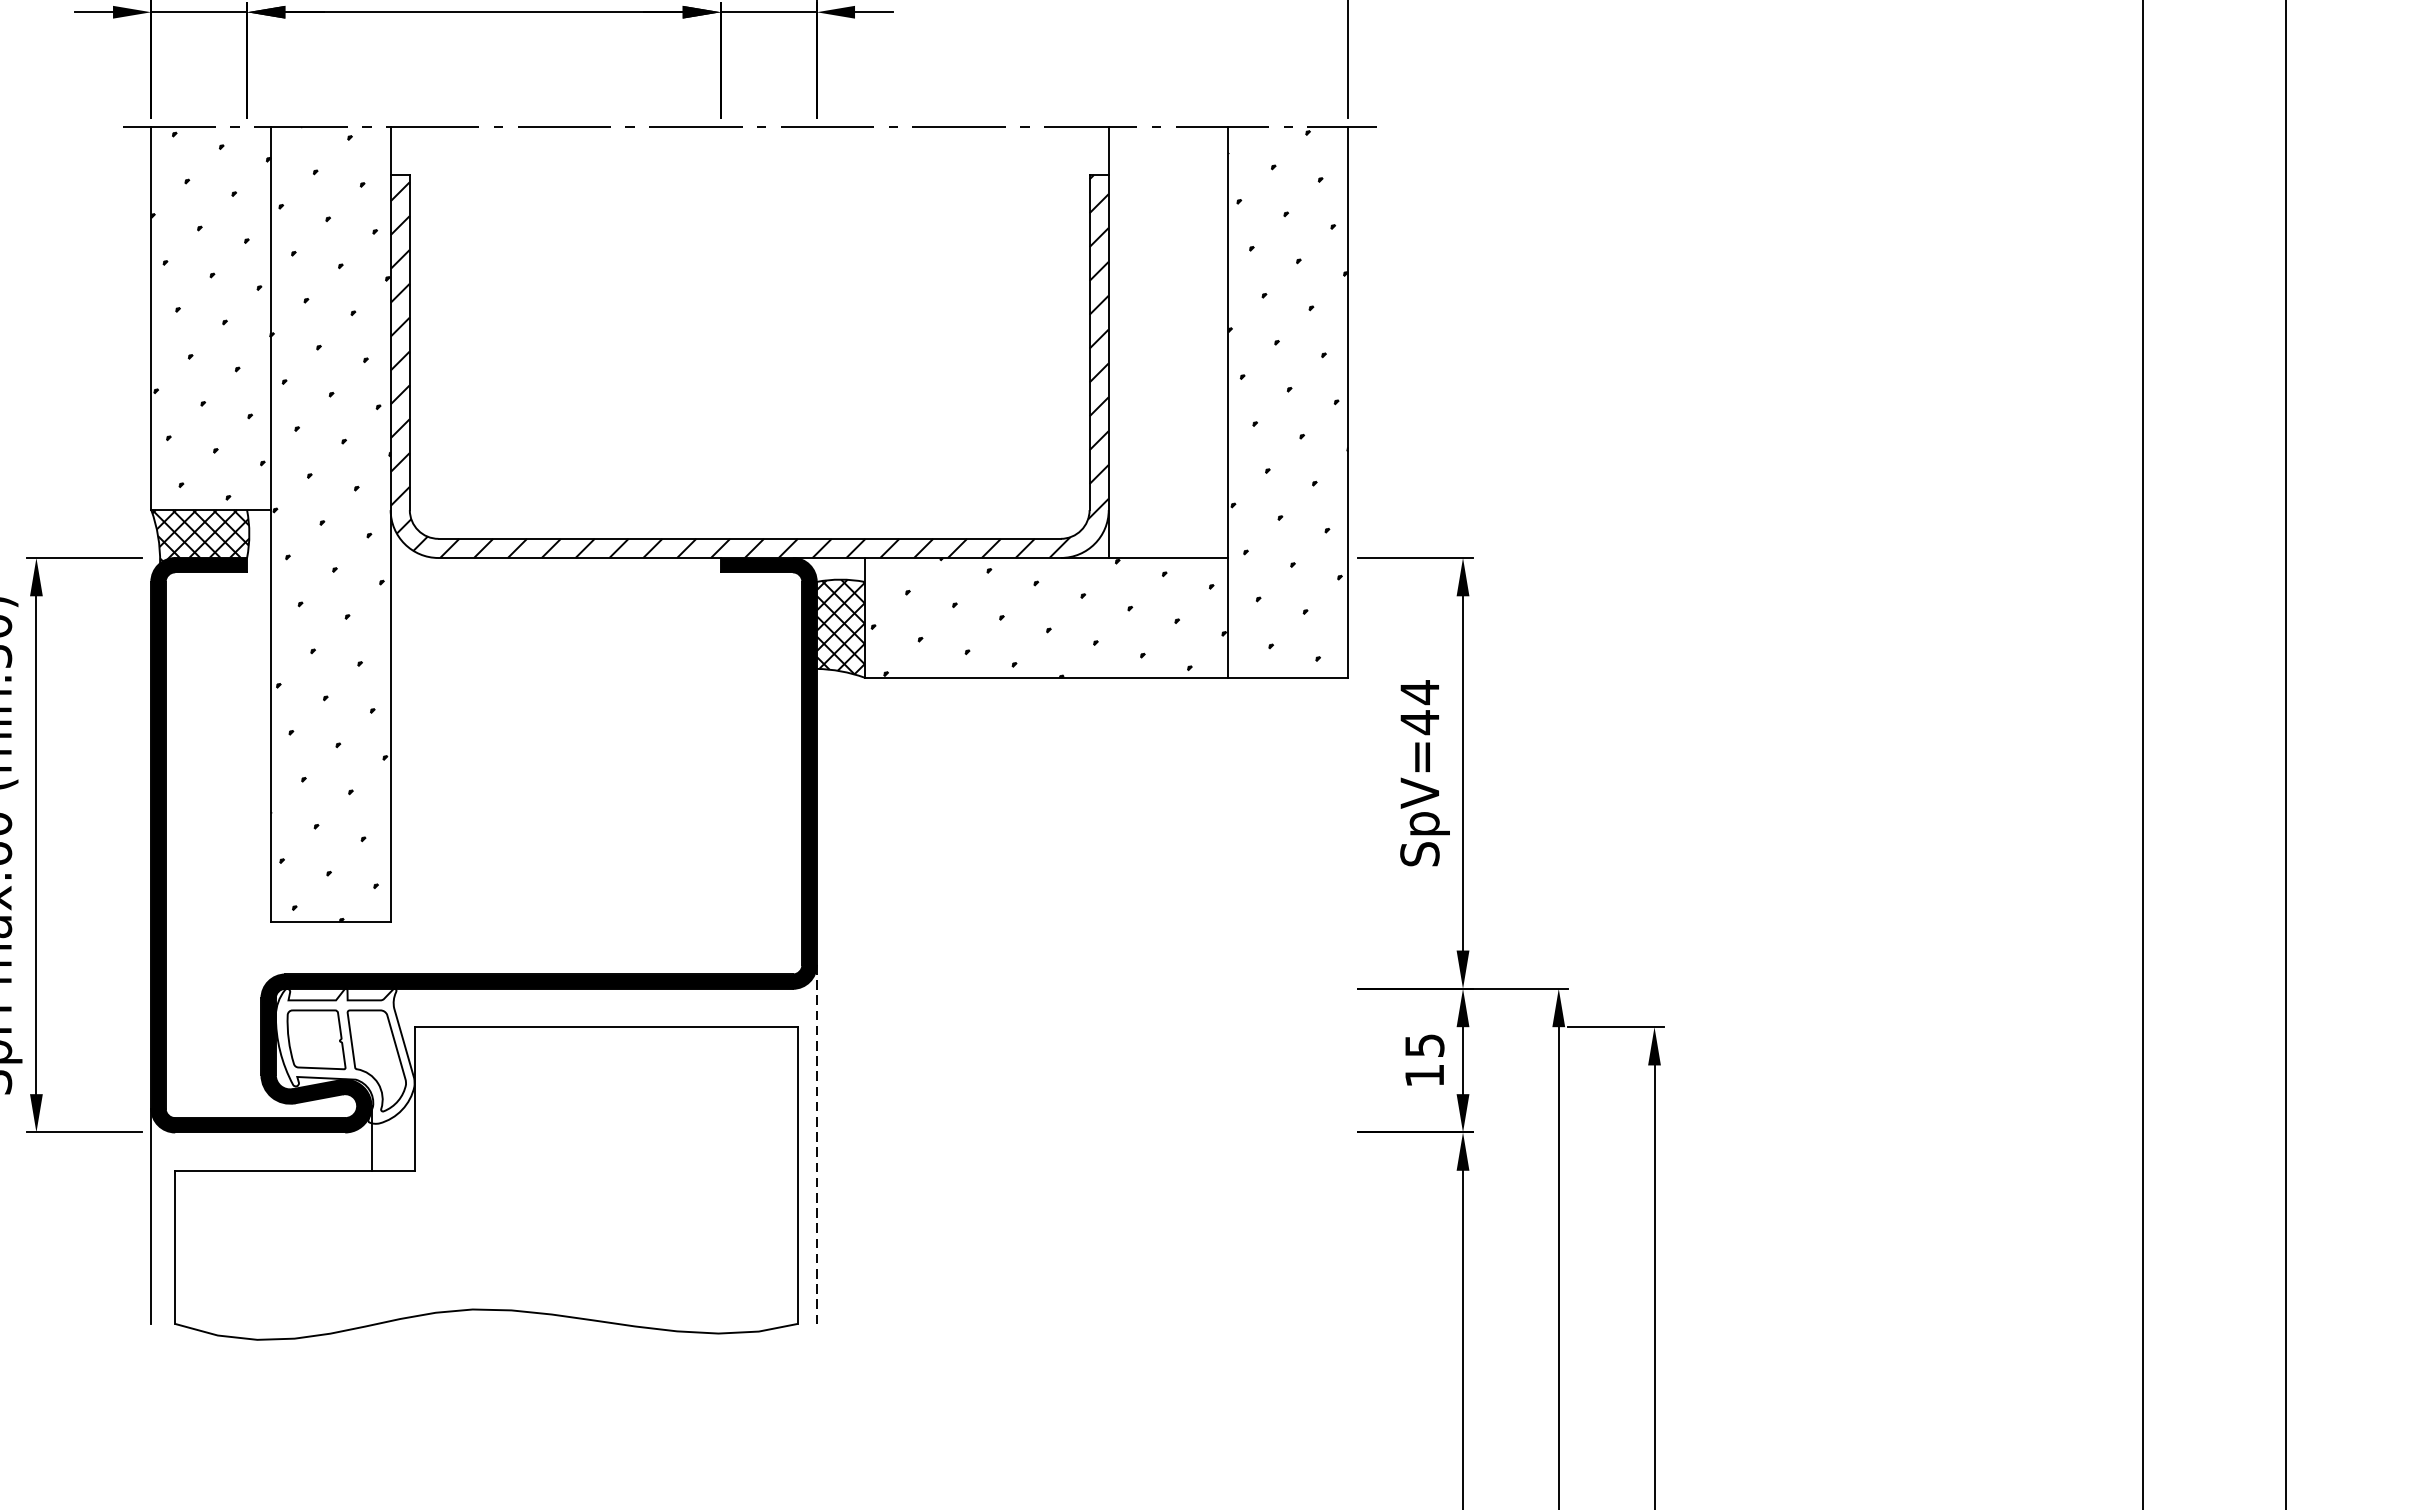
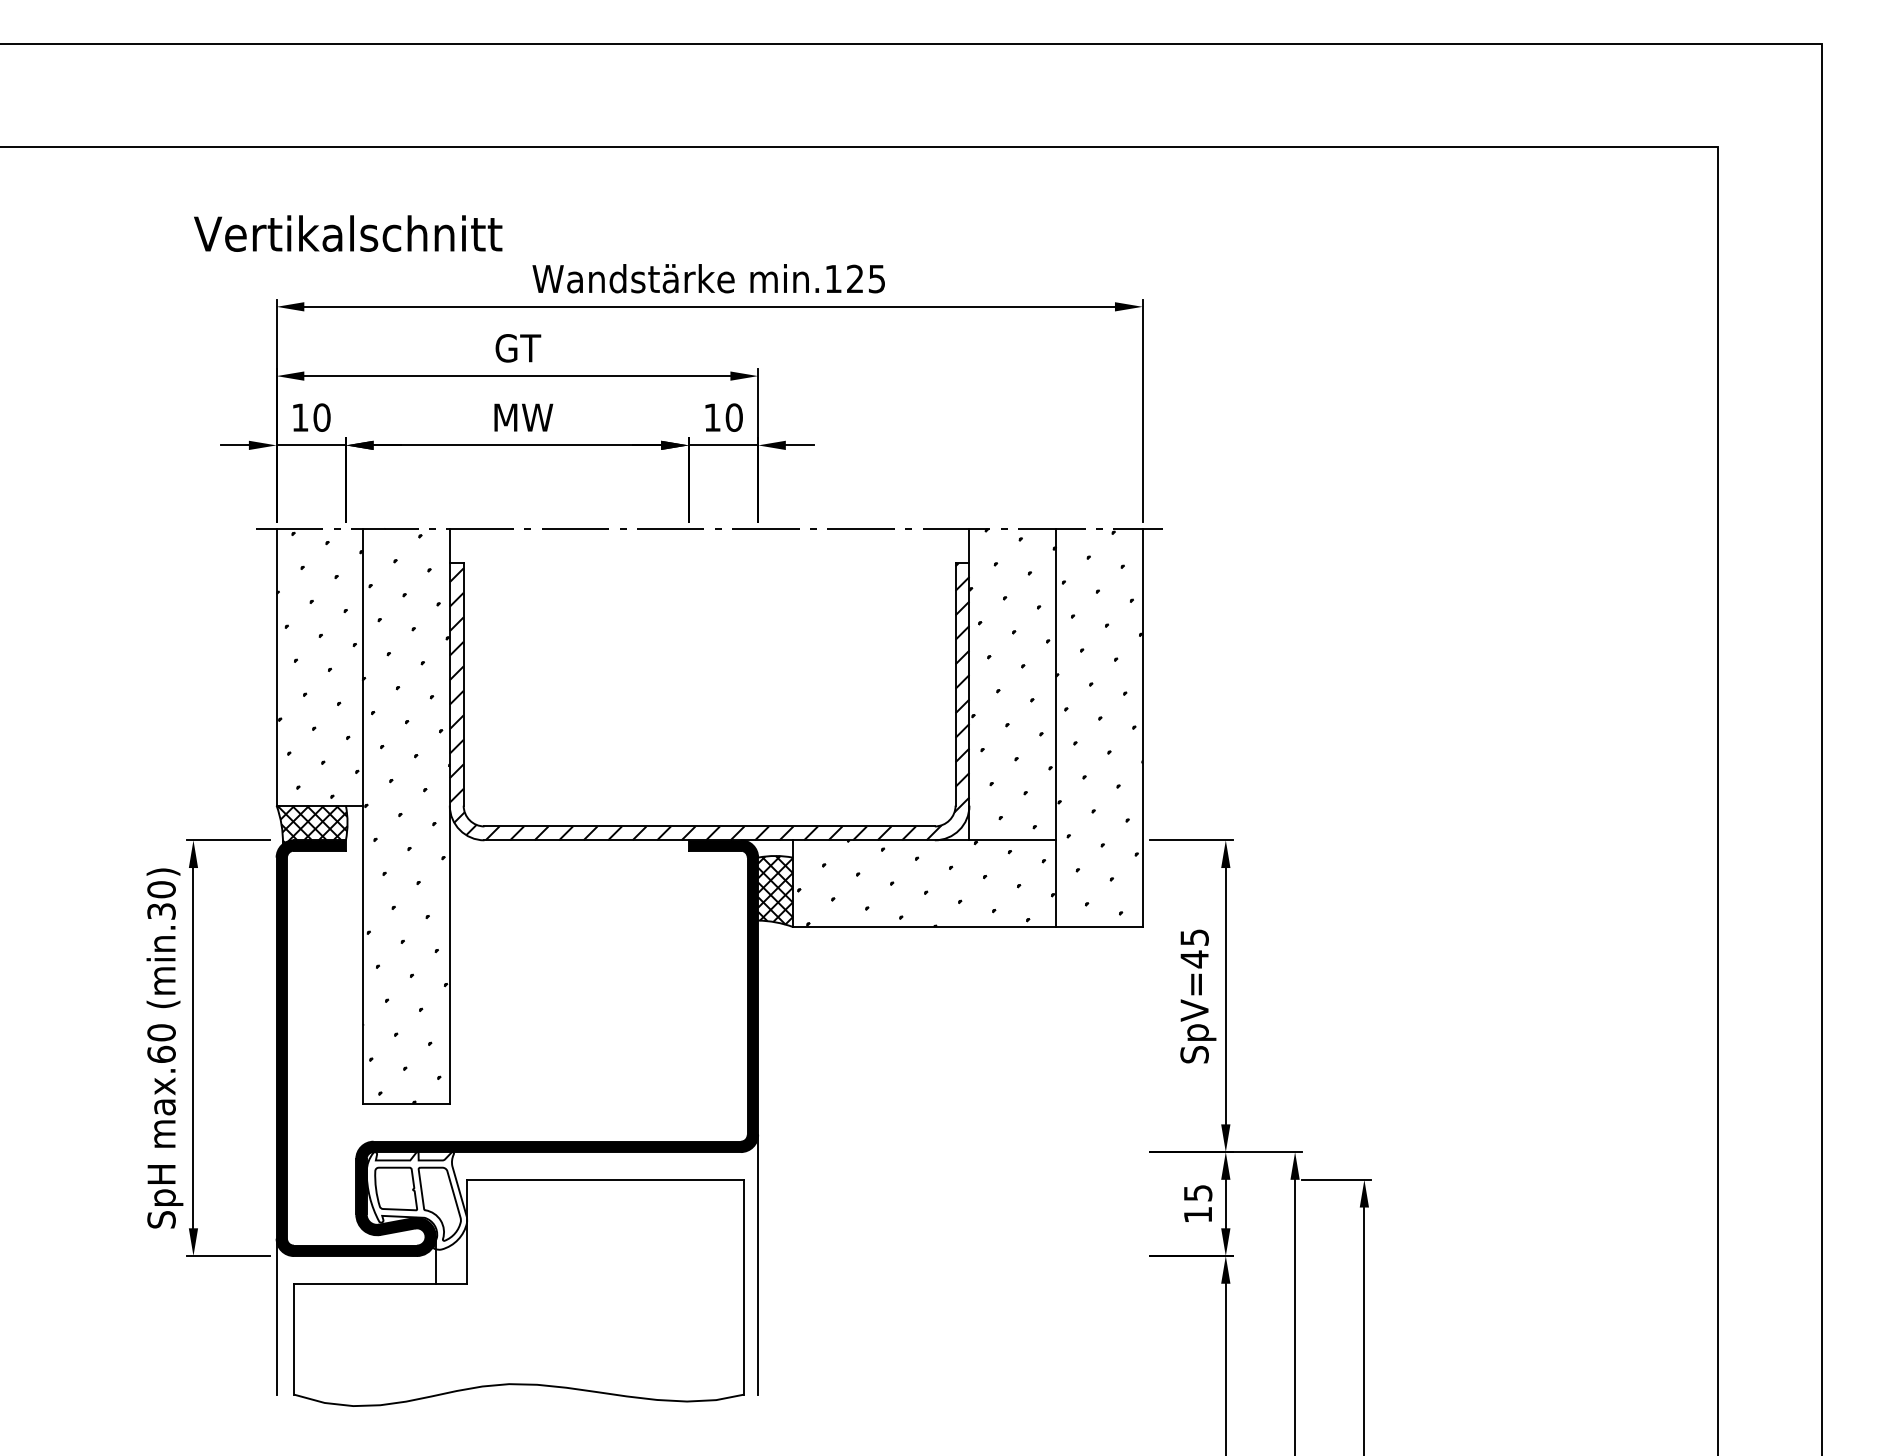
hatch: (1168, 334) -> (1012, 678), added
text: (1419, 692) -> (1194, 937), SpV=44 -> SpV=45
line: (817, 1144) -> (758, 1264), dashed -> solid

